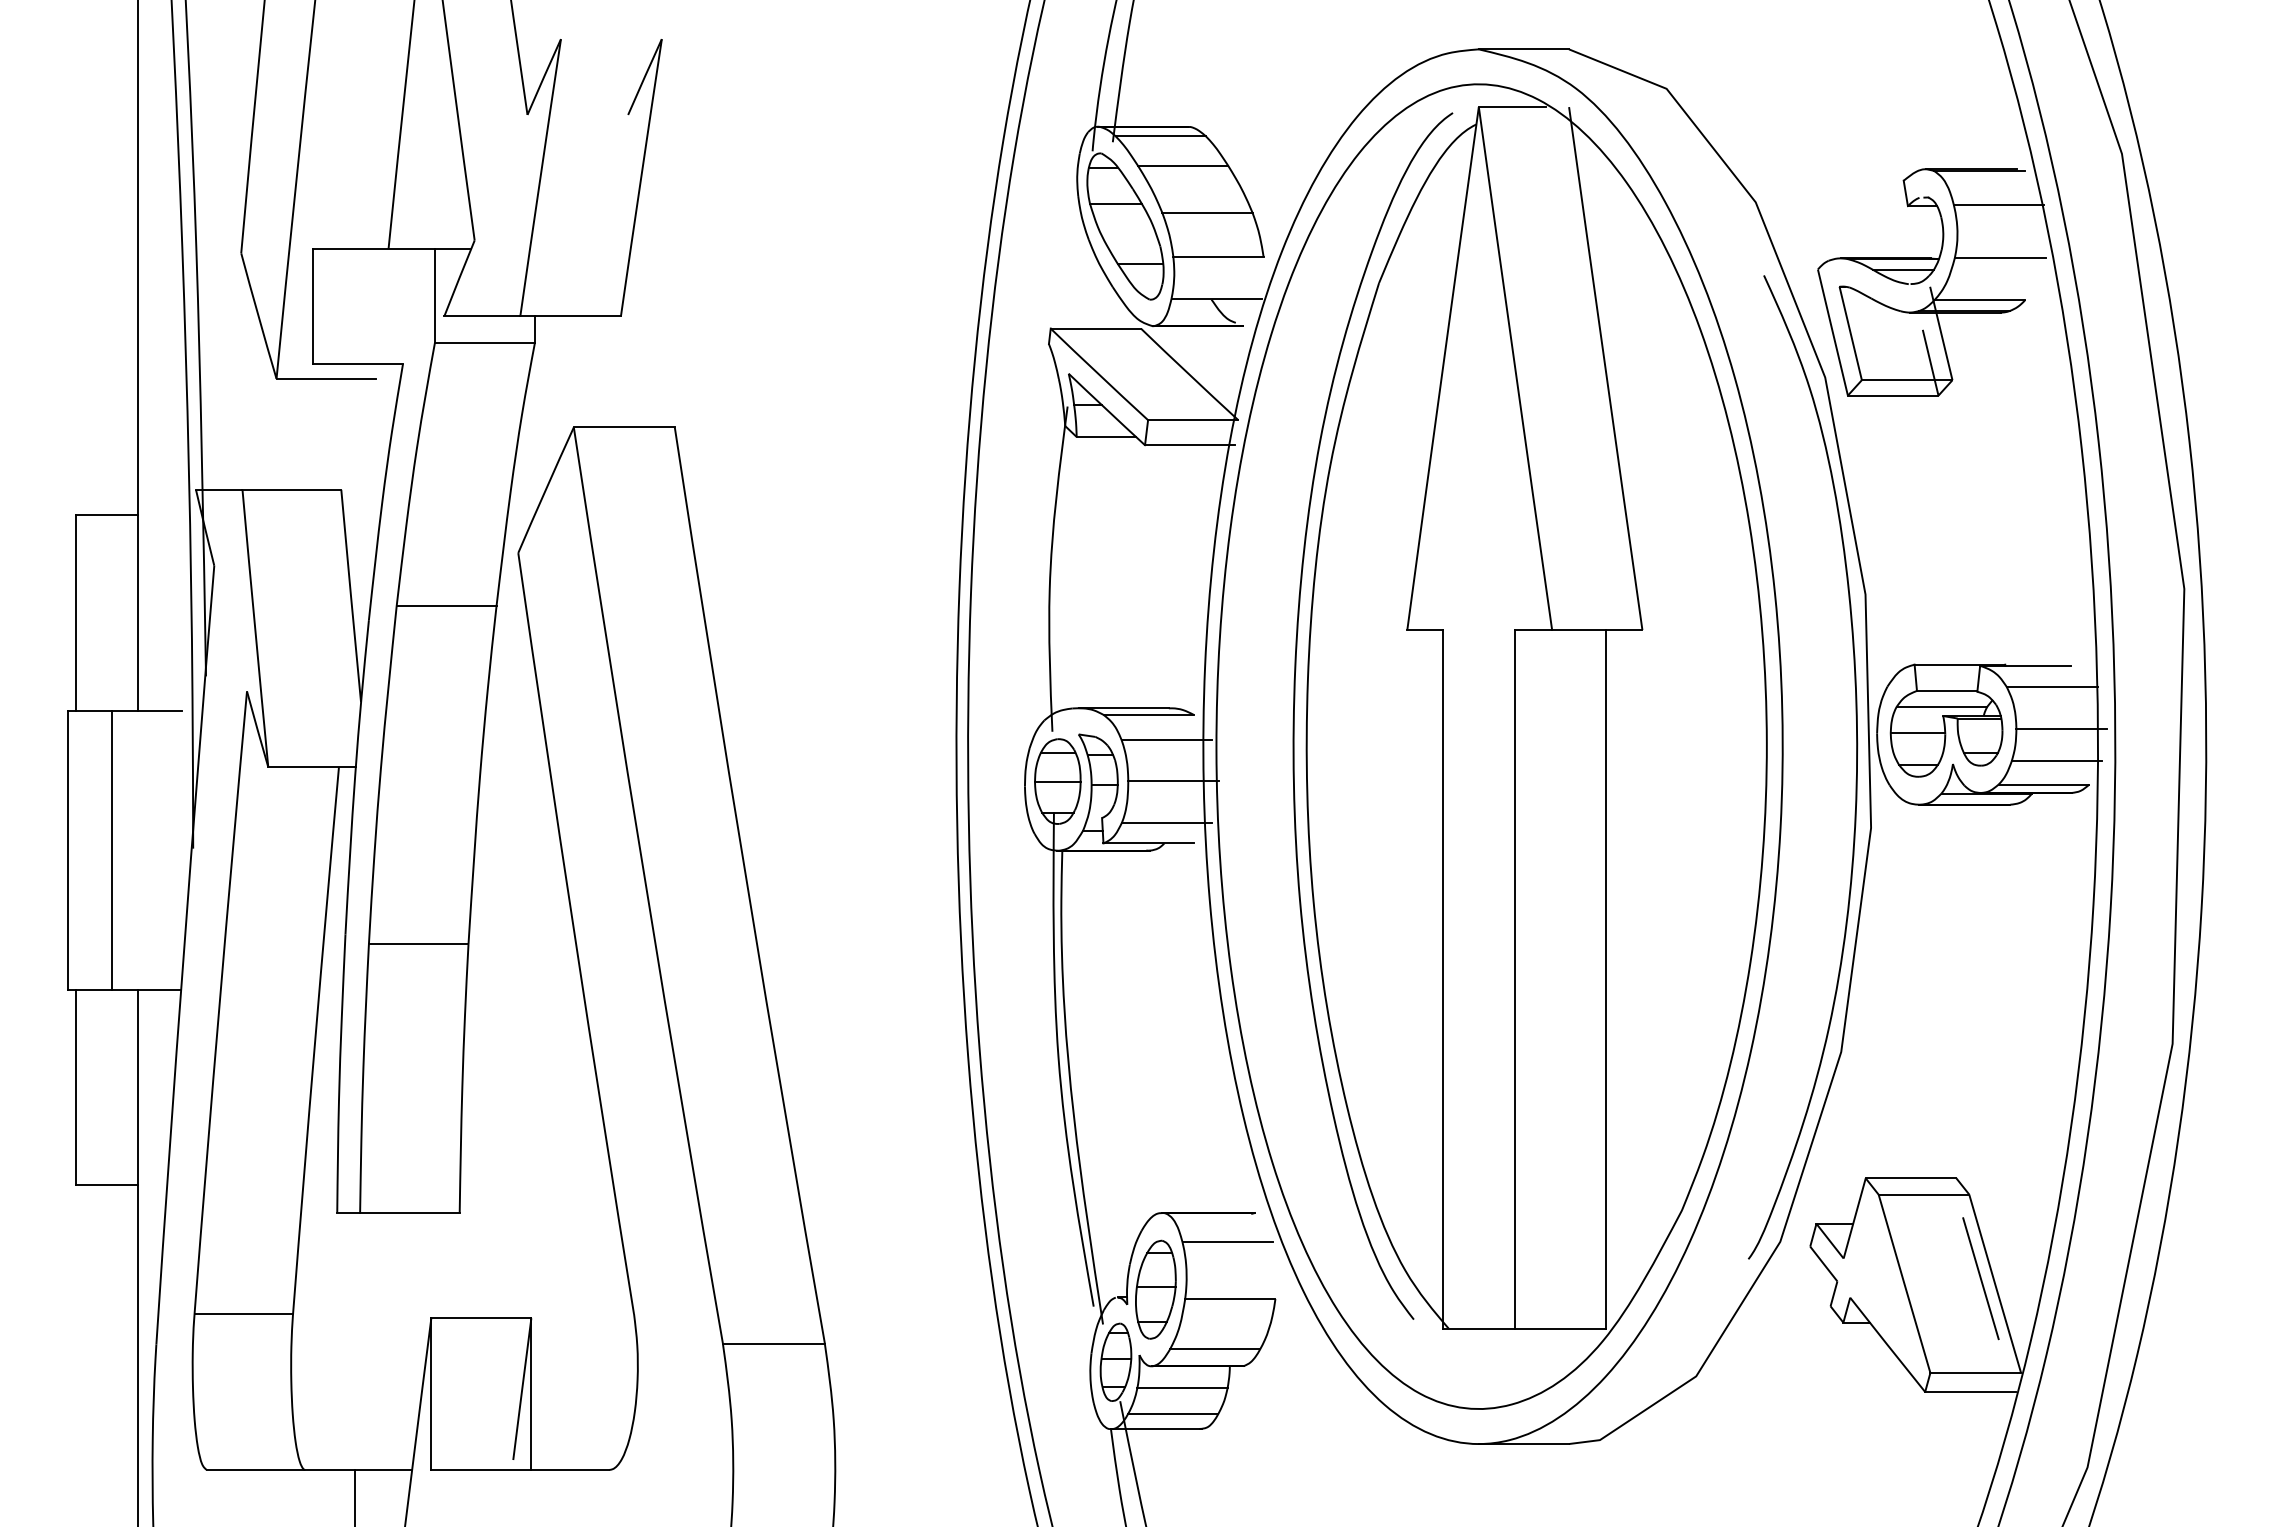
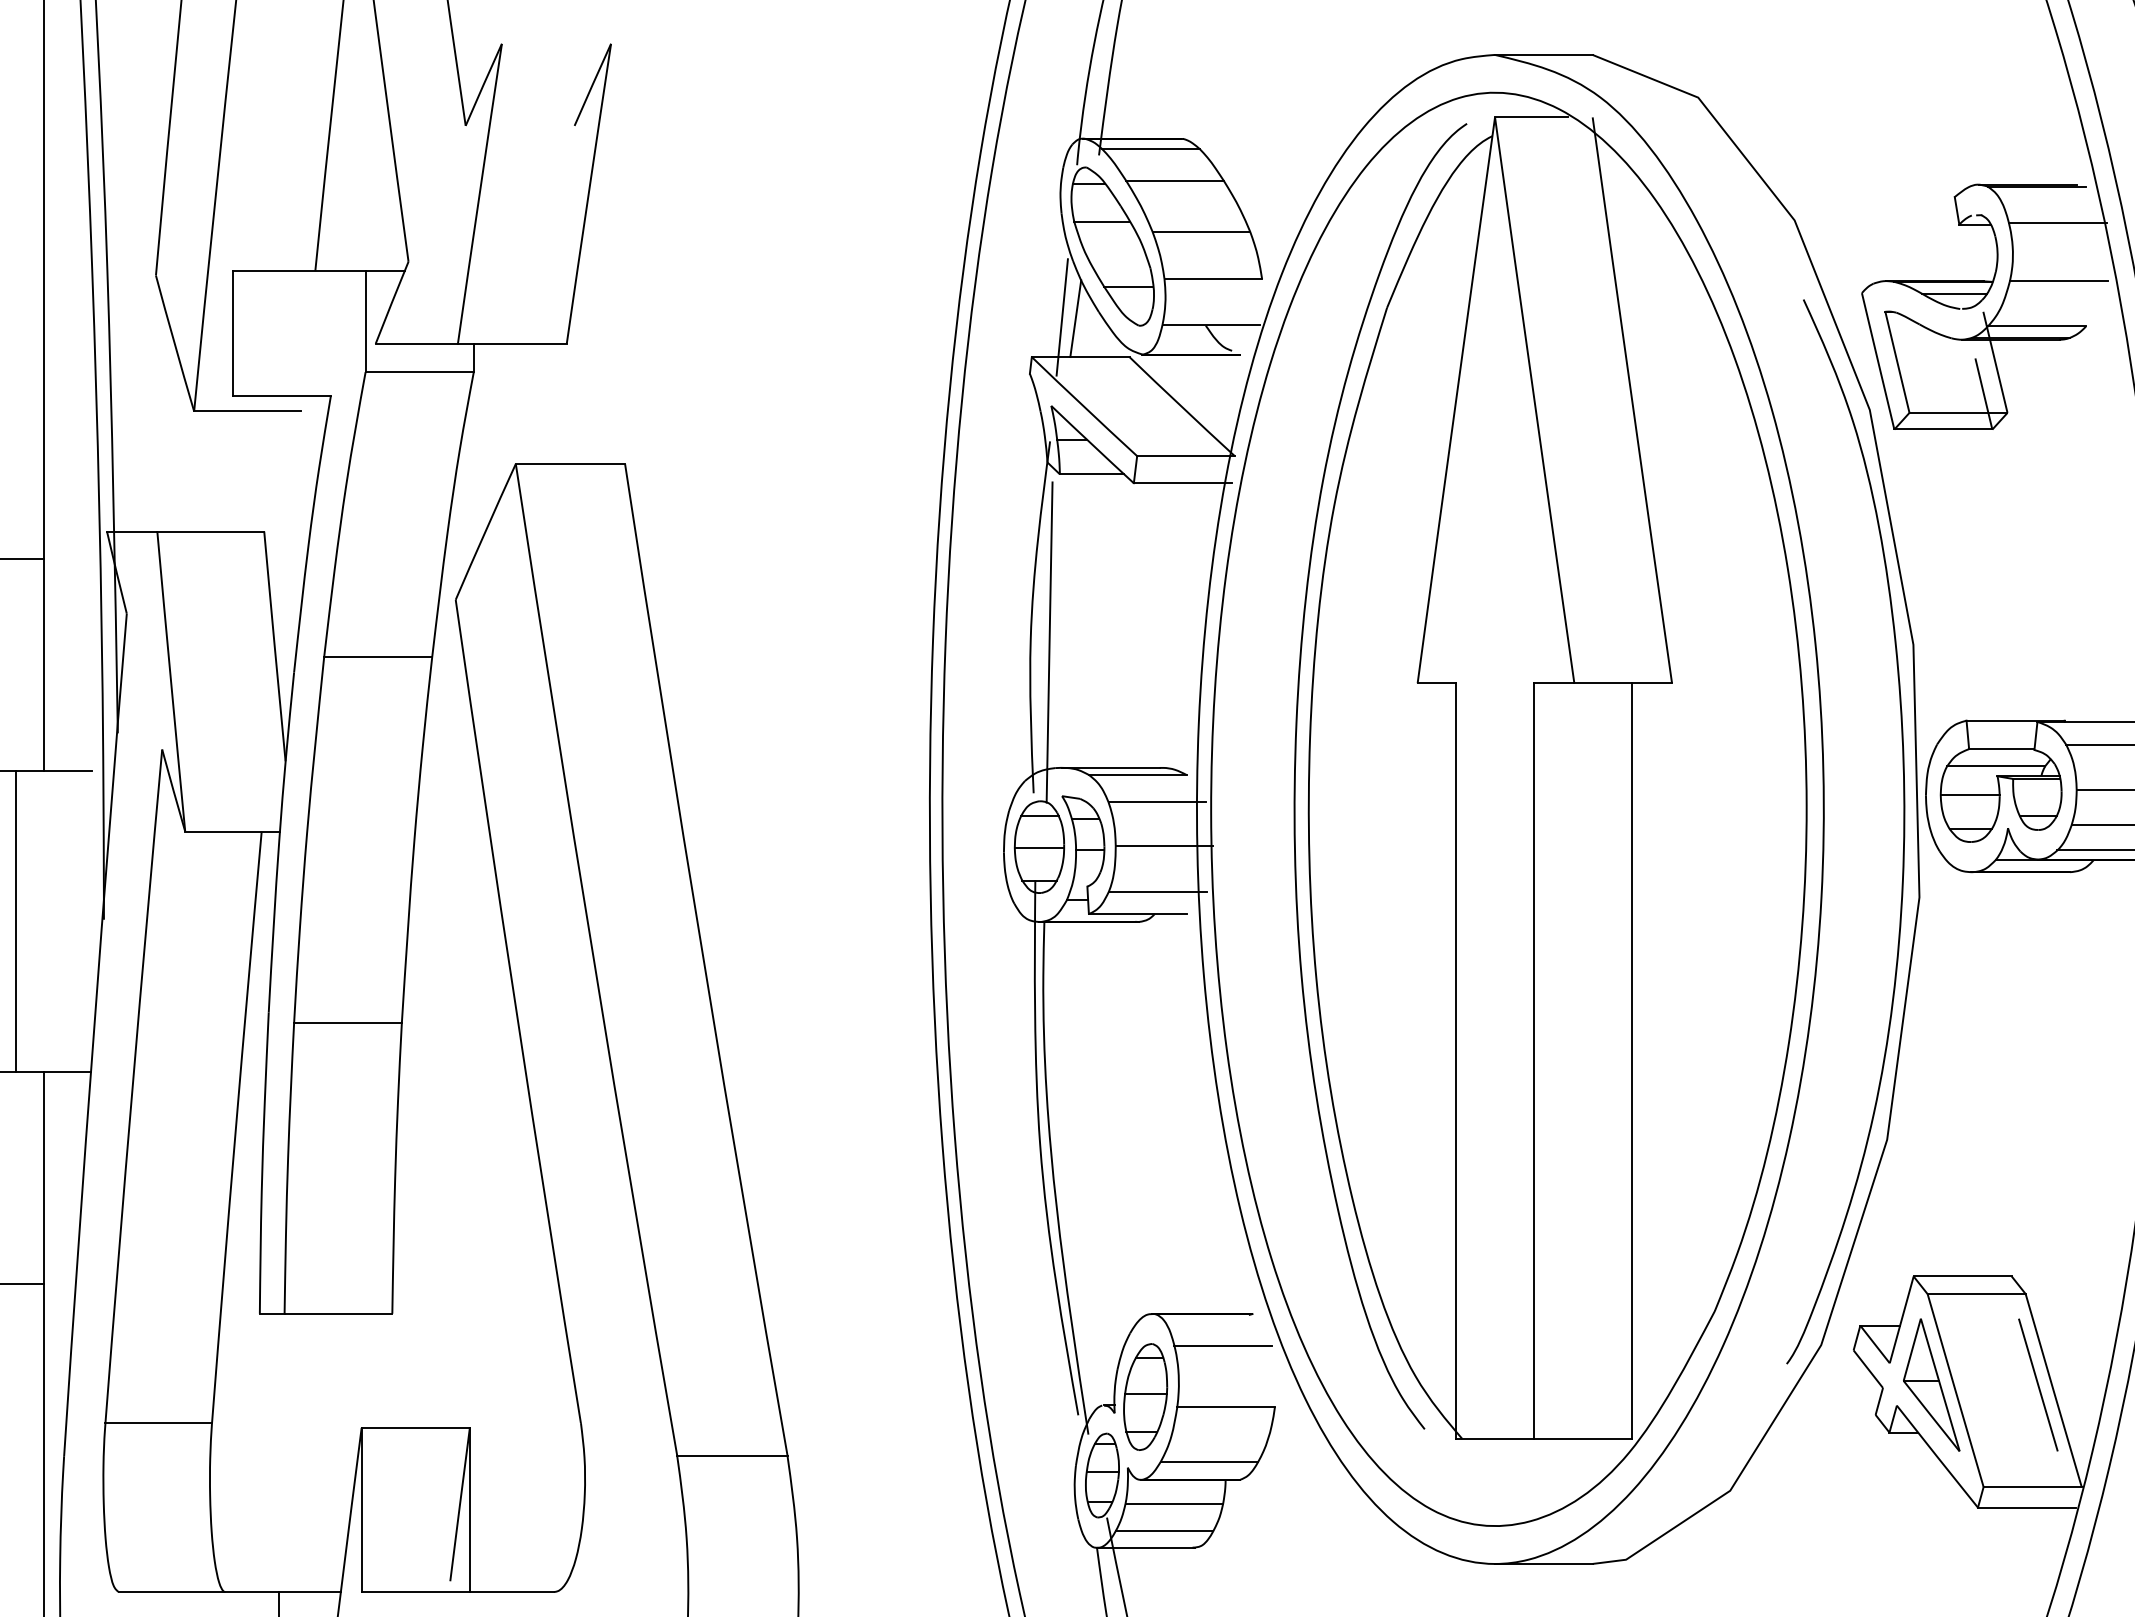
line: (1078, 291) -> (1061, 316), added
line: (1091, 292) -> (1075, 317), added
line: (1066, 592) -> (1048, 642), added
part: (1881, 1278) -> (1930, 1384), added

